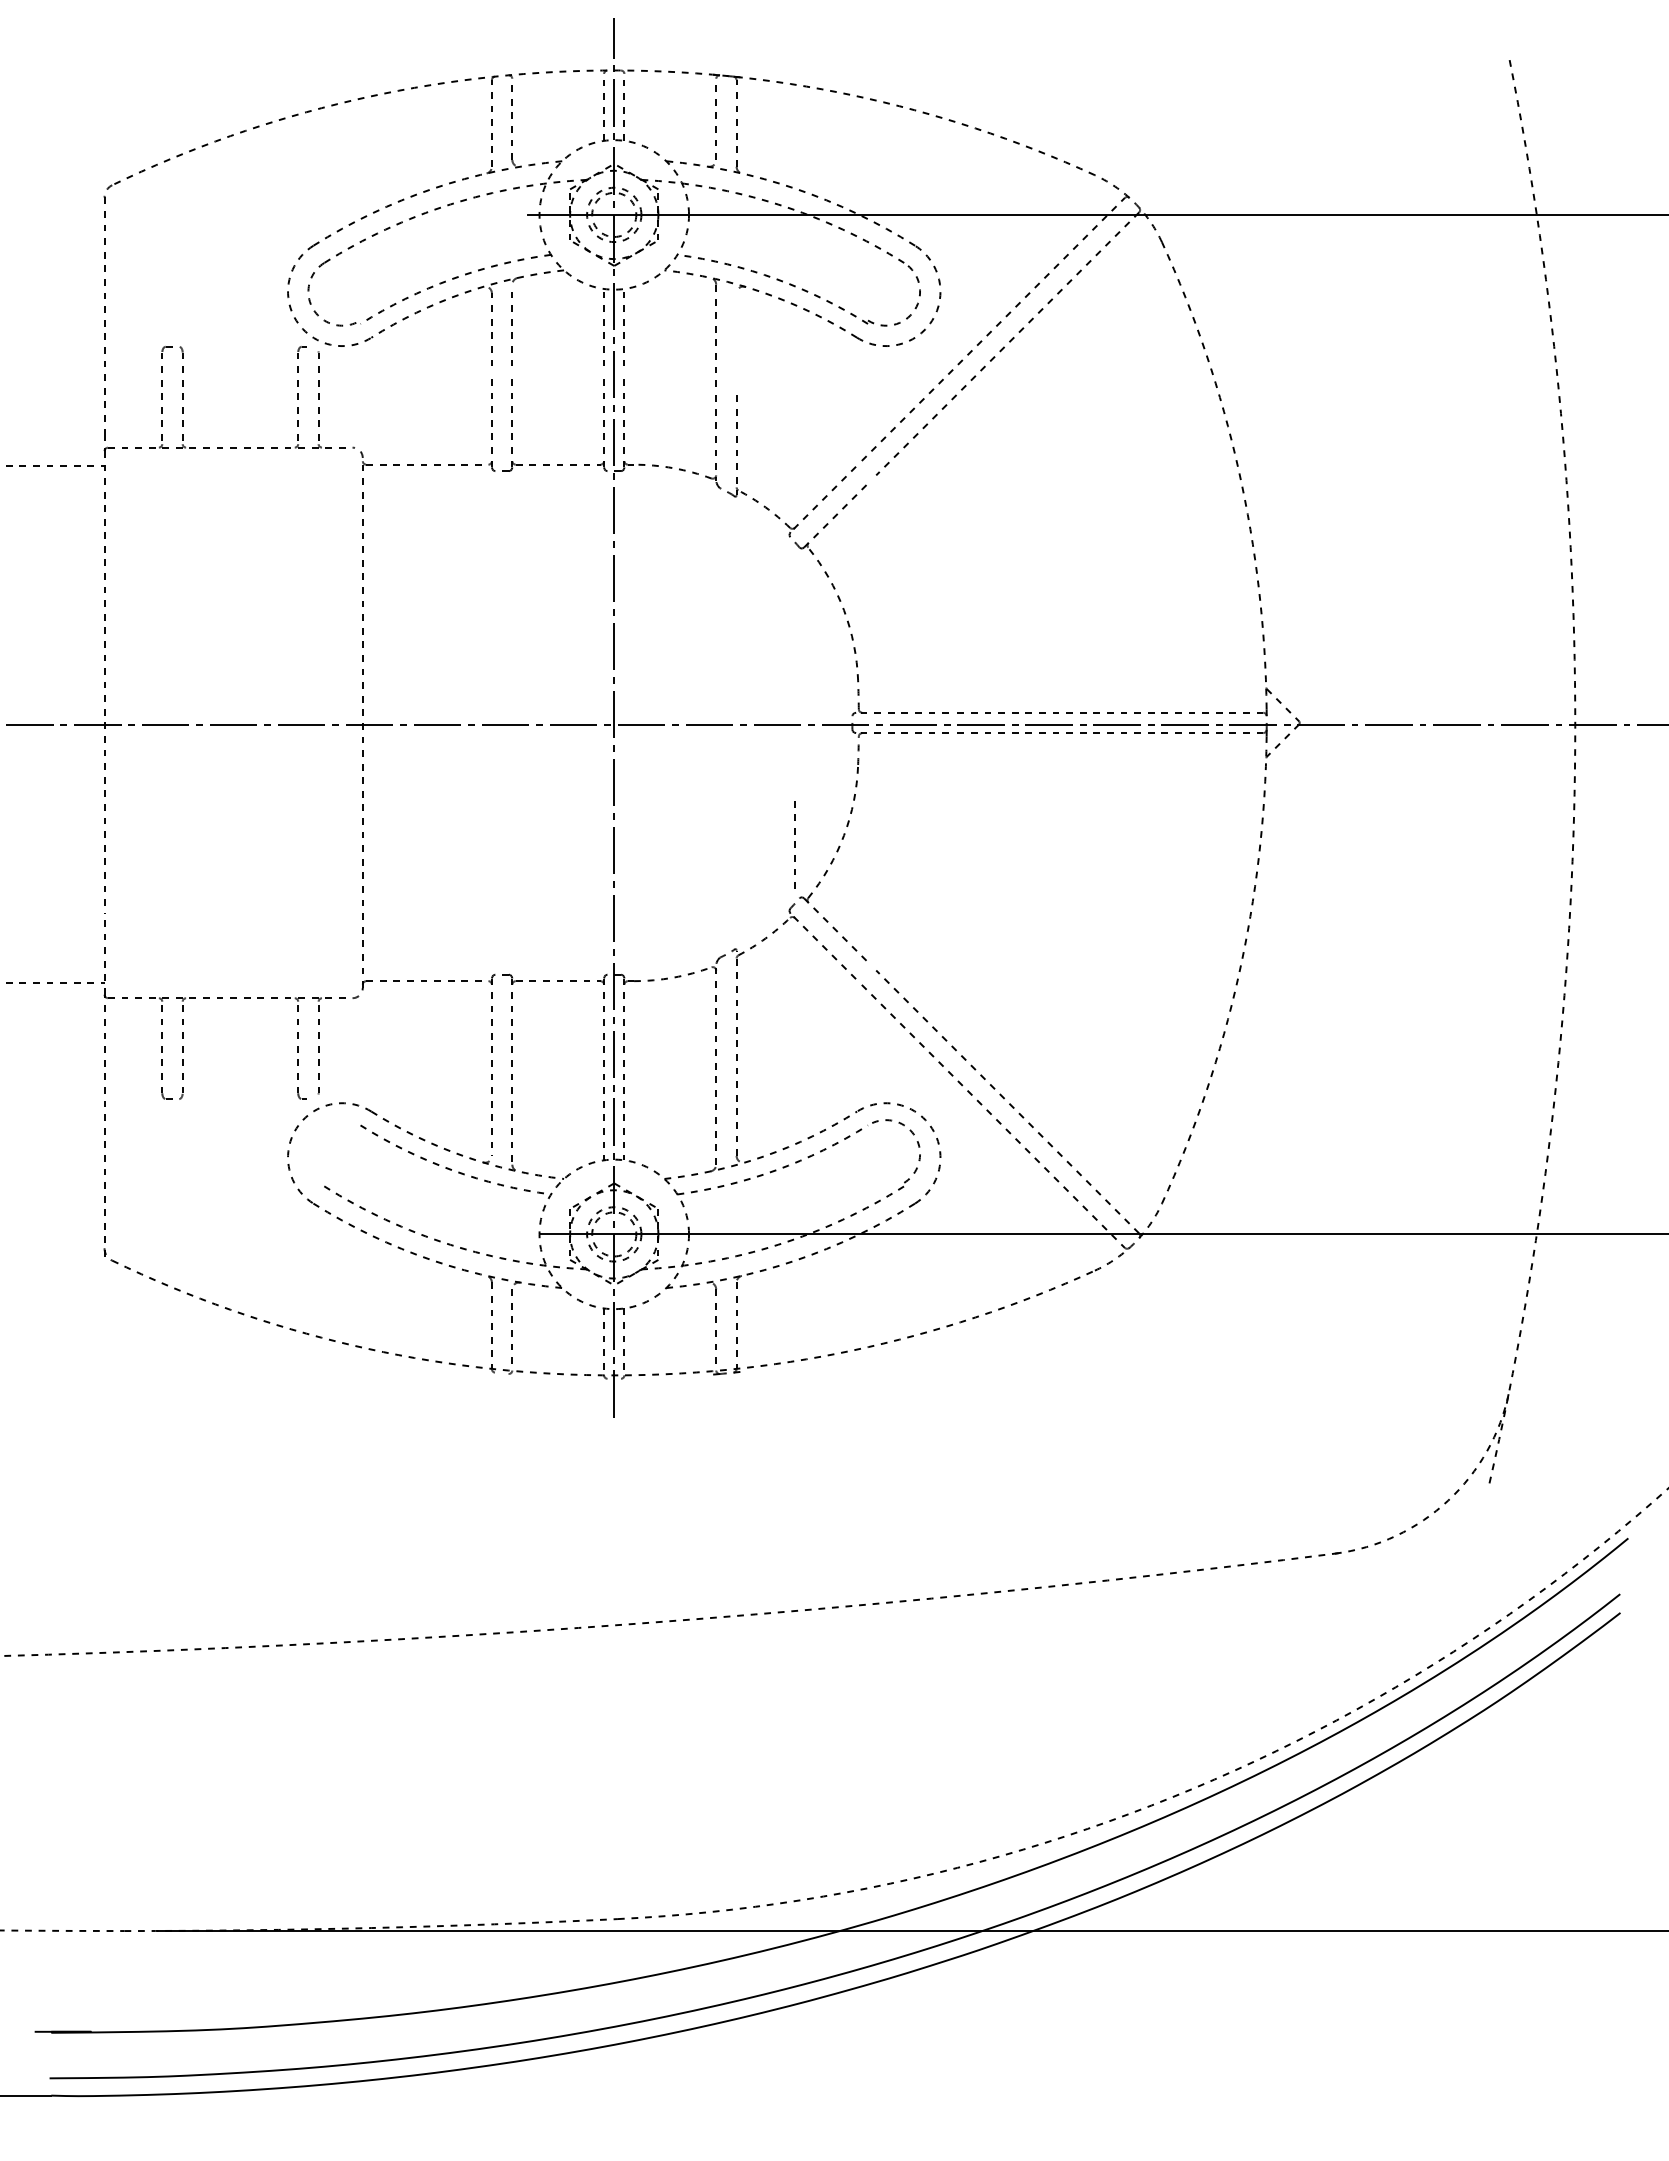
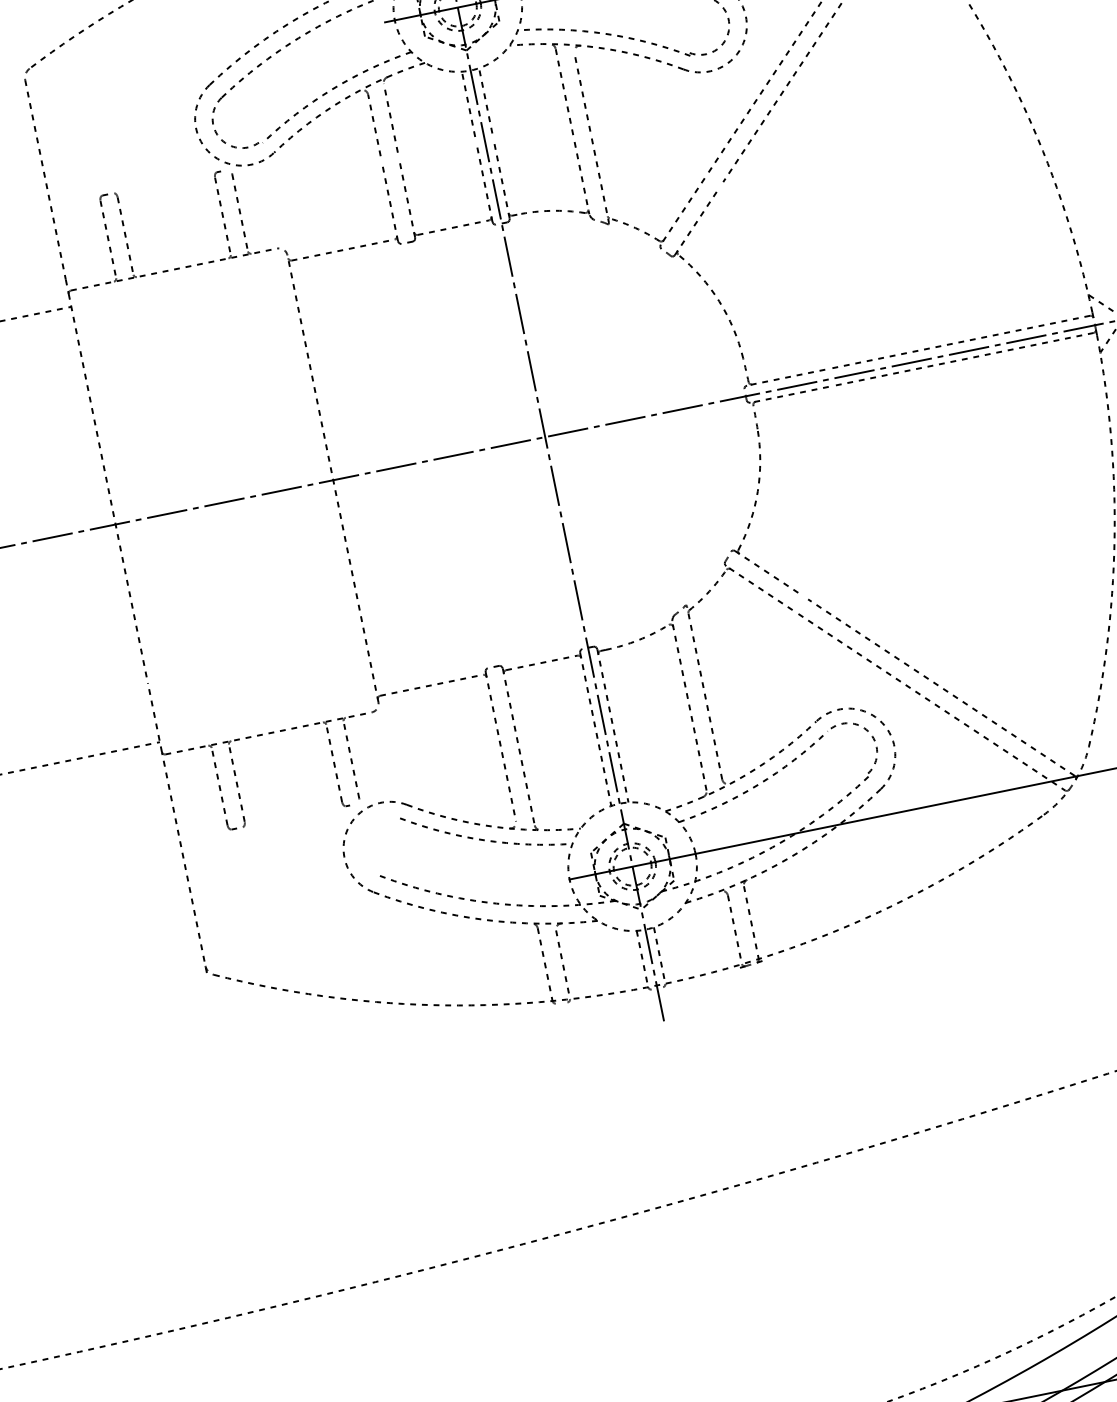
line: (794, 844) -> (582, 94), moved

